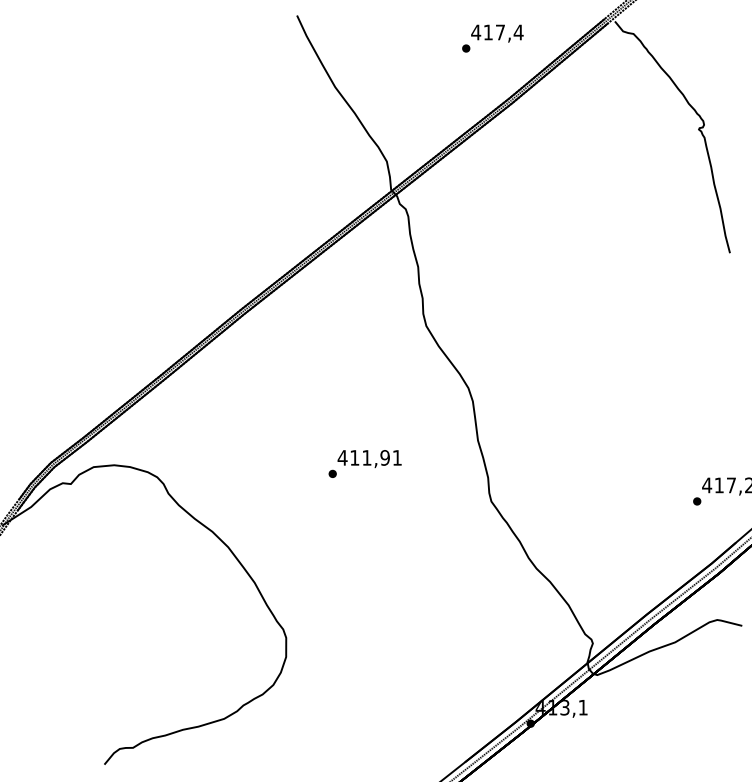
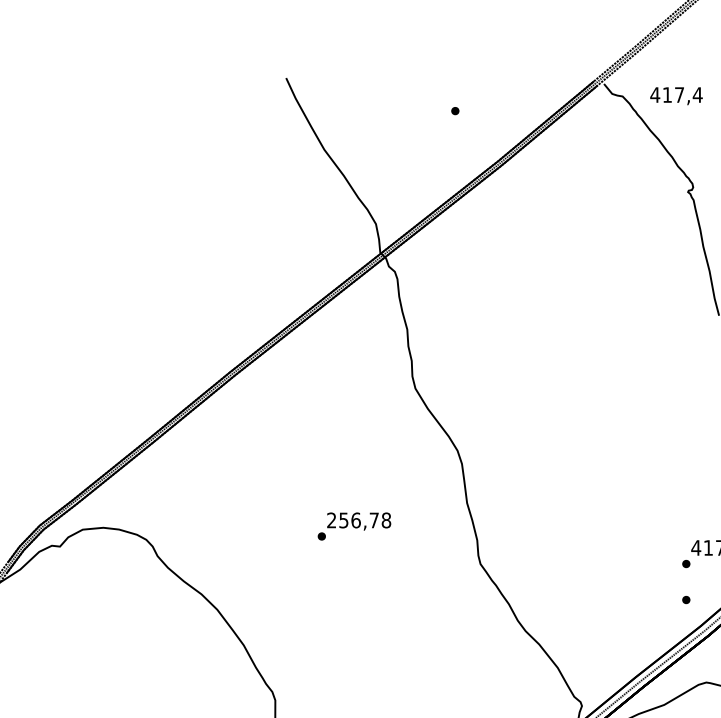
text: (497, 33) -> (676, 96), moved
text: (369, 457) -> (358, 520), 411,91 -> 256,78
part: (697, 537) -> (686, 600), added

